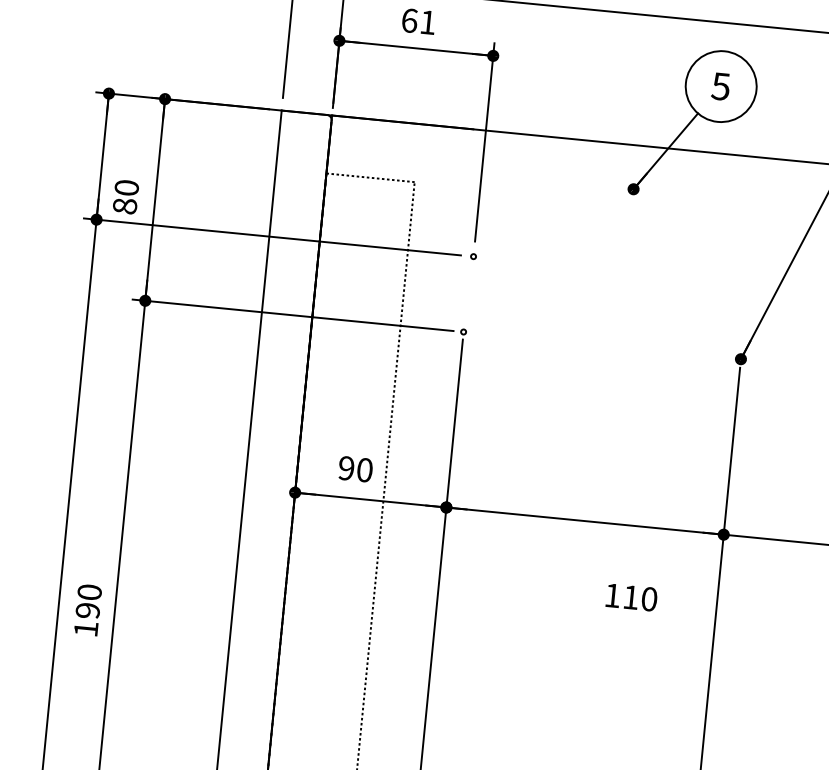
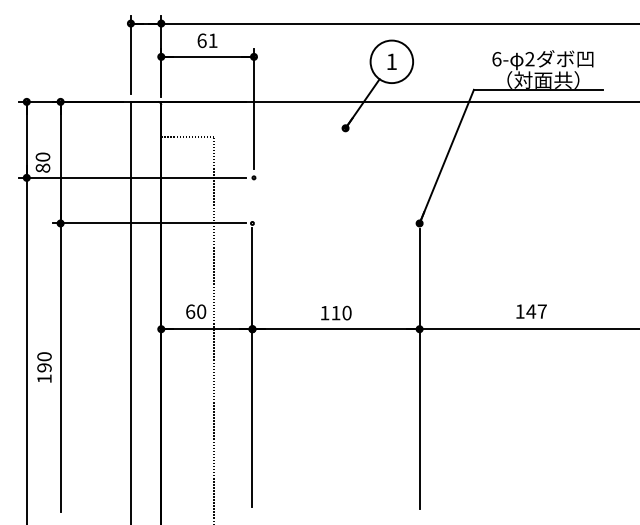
text: (720, 85) -> (391, 61), 5 -> 1
text: (346, 468) -> (190, 311), 90 -> 60
text: (632, 596) -> (336, 312), moved
text: (87, 610) -> (44, 367), moved

